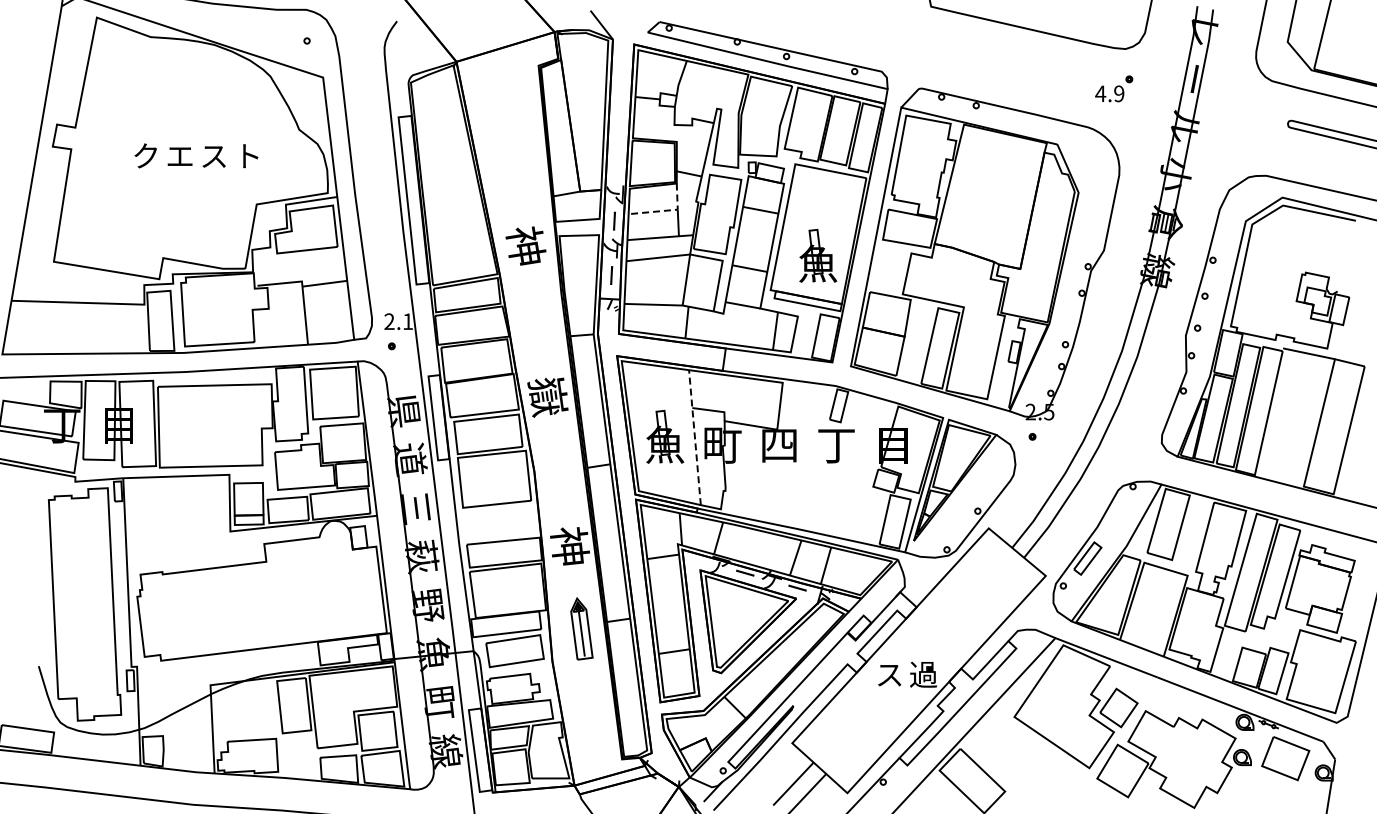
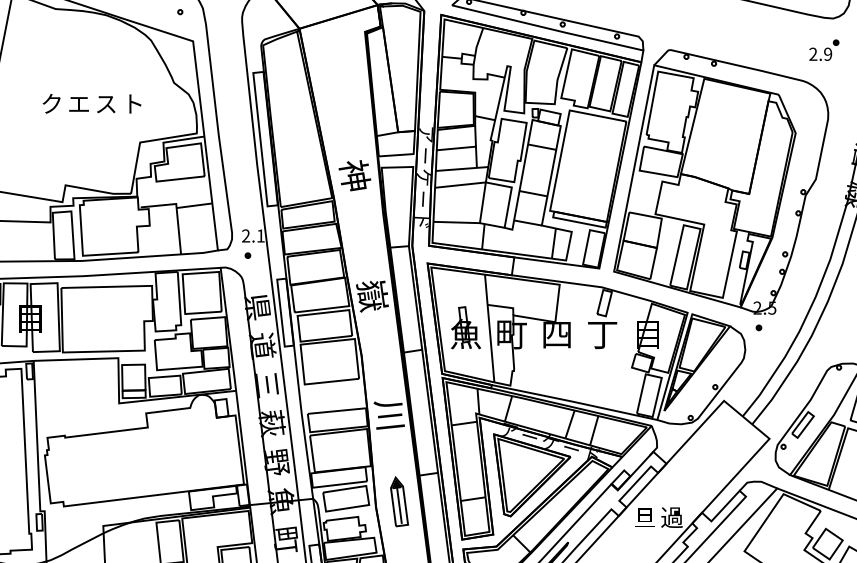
text: (1100, 93) -> (813, 54), 4.9 -> 2.9
line: (666, 210) -> (466, 147), dashed -> solid
part: (818, 255) -> (588, 183), removed
line: (694, 436) -> (489, 327), dashed -> solid
text: (569, 546) -> (389, 415), 神 -> 川
part: (581, 628) -> (399, 501), moved
text: (889, 674) -> (644, 517), ス -> 旦

